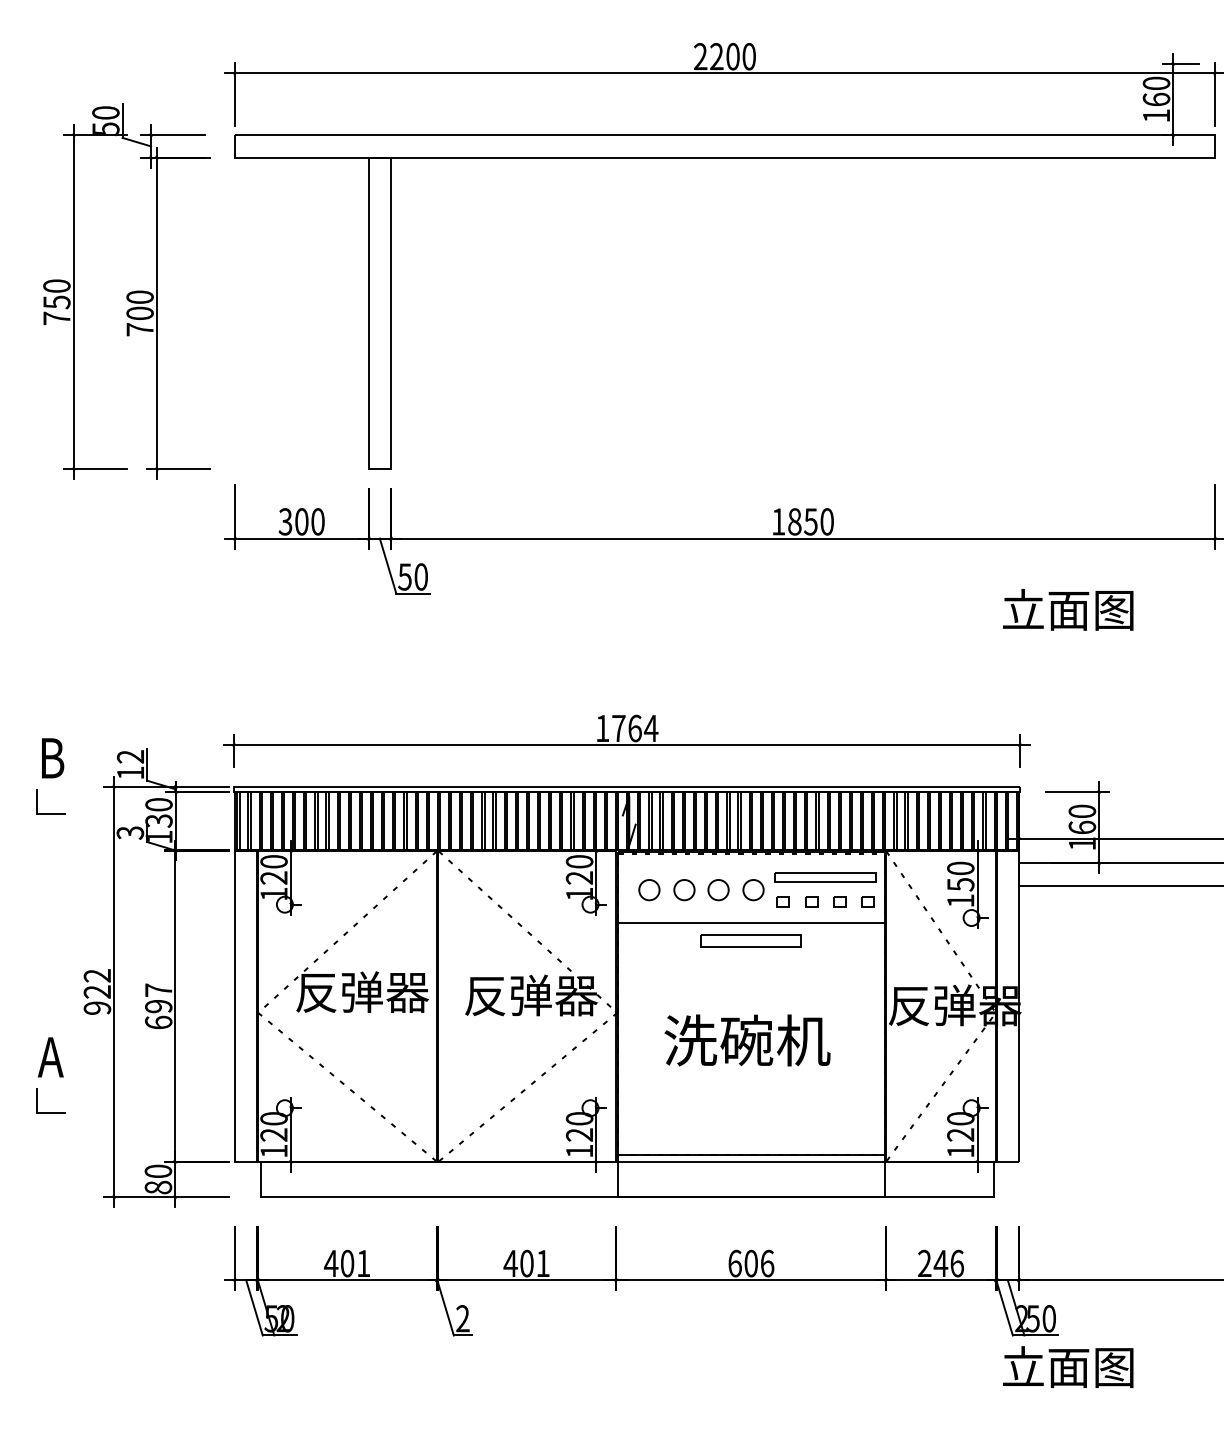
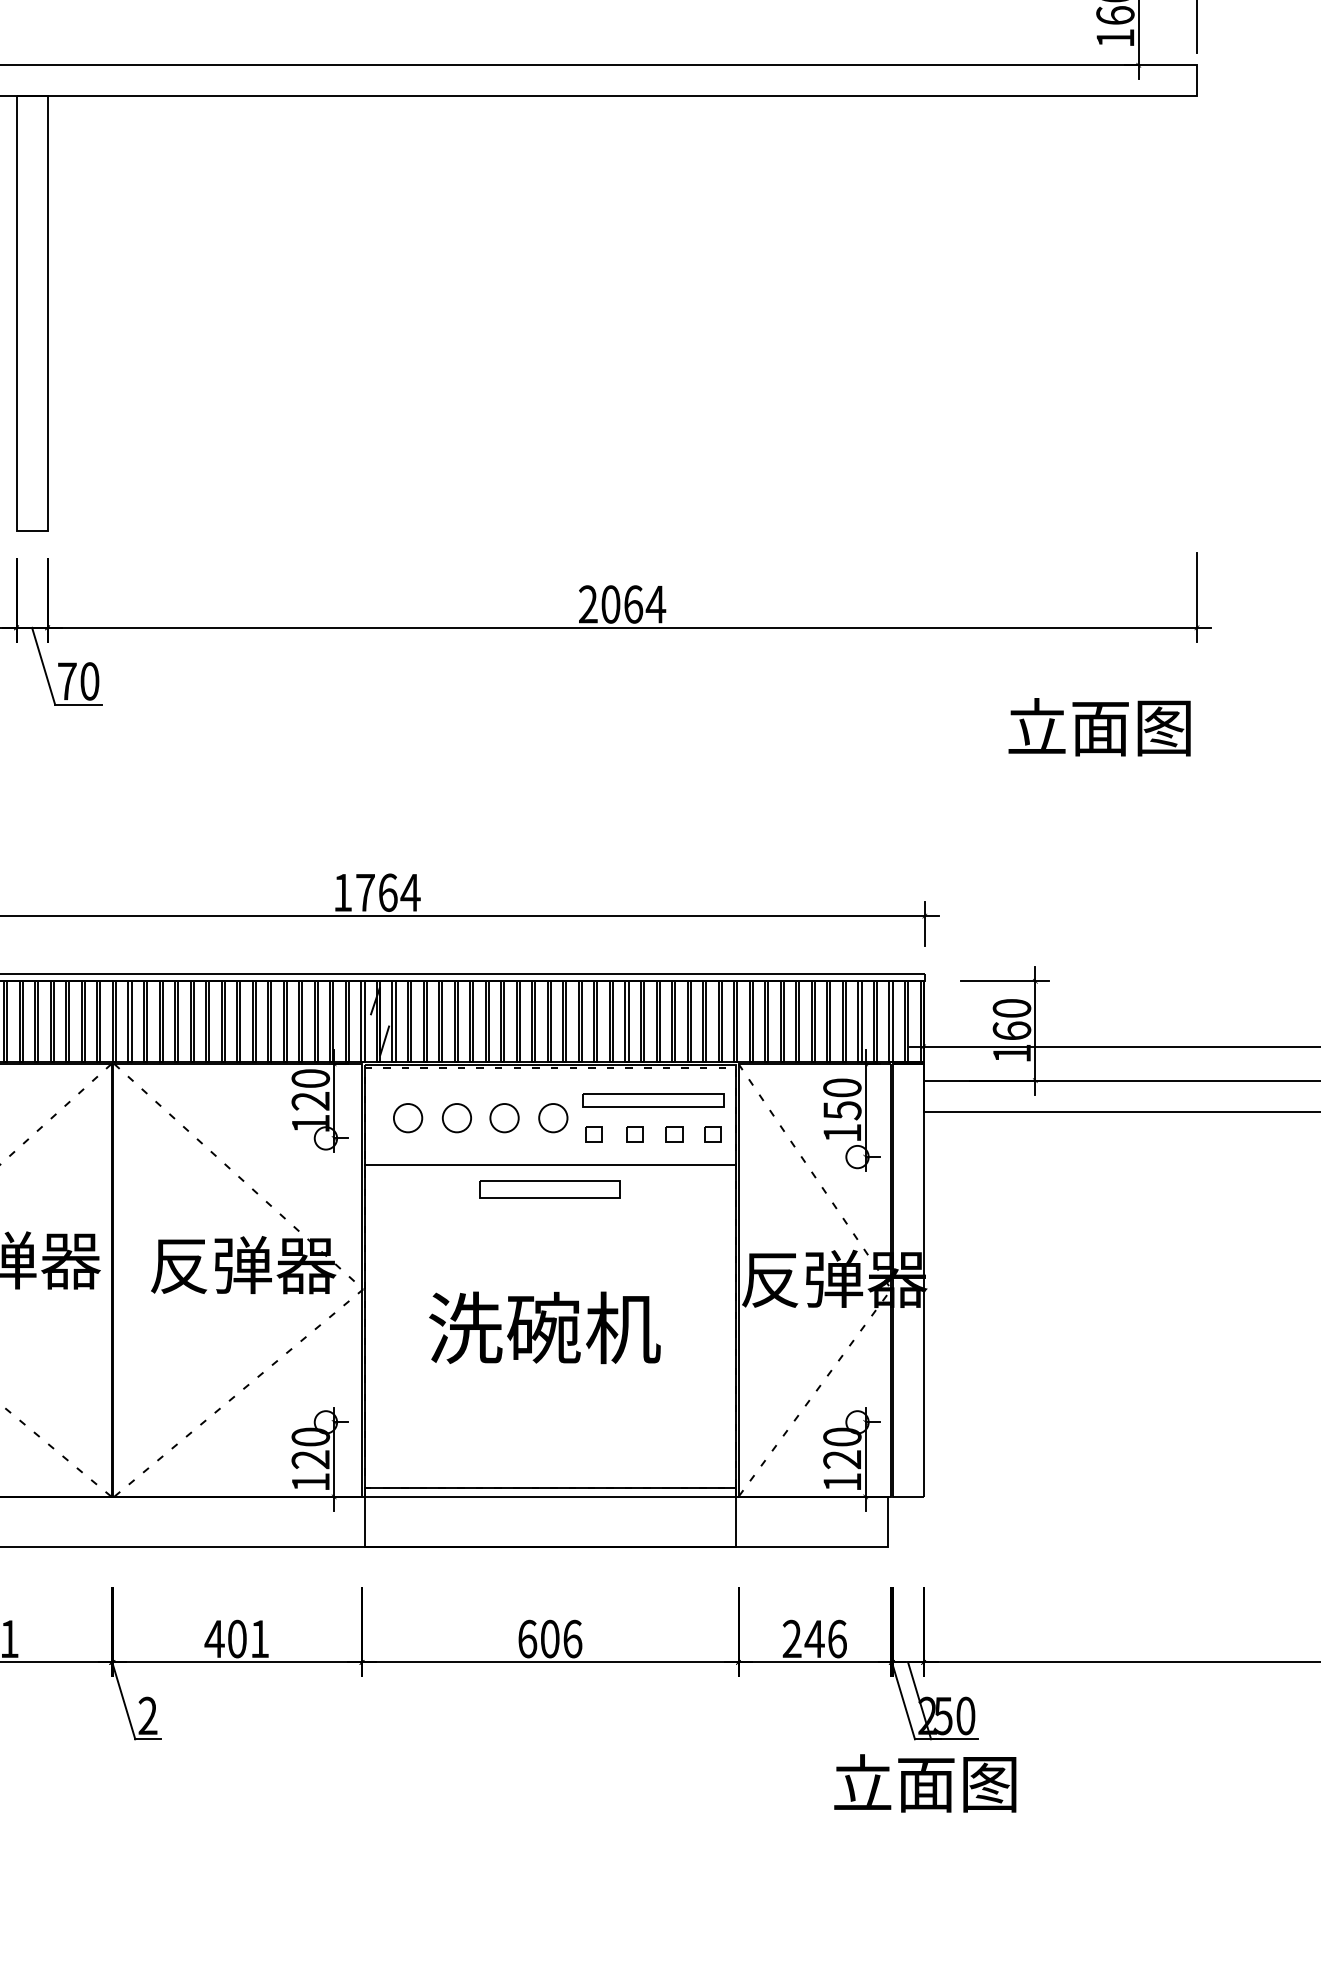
text: (803, 521) -> (623, 603), 1850 -> 2064
text: (404, 576) -> (66, 680), 50 -> 70
text: (1068, 609) -> (1100, 726), moved
text: (1068, 1366) -> (925, 1782), moved

